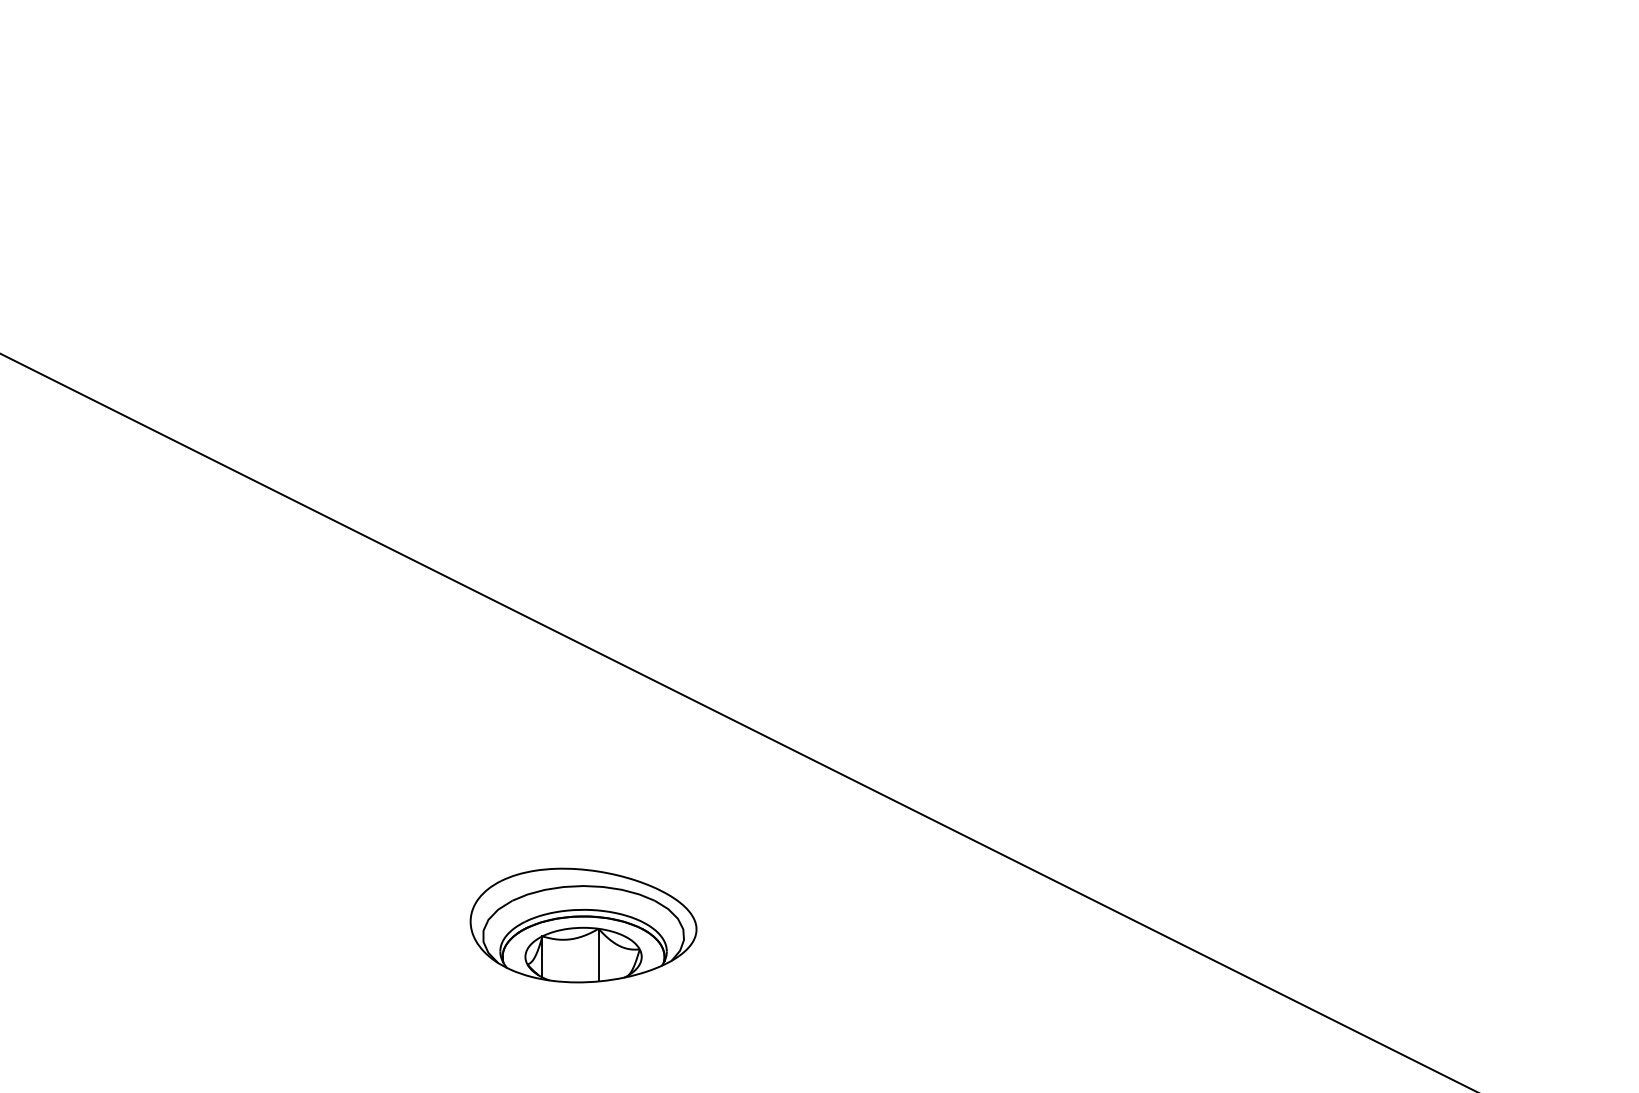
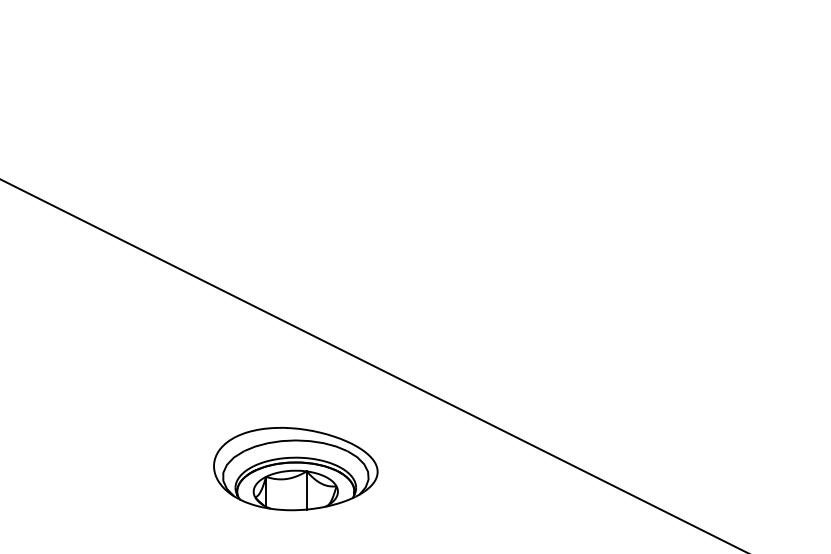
part: (582, 926) -> (295, 469), size x1.43

